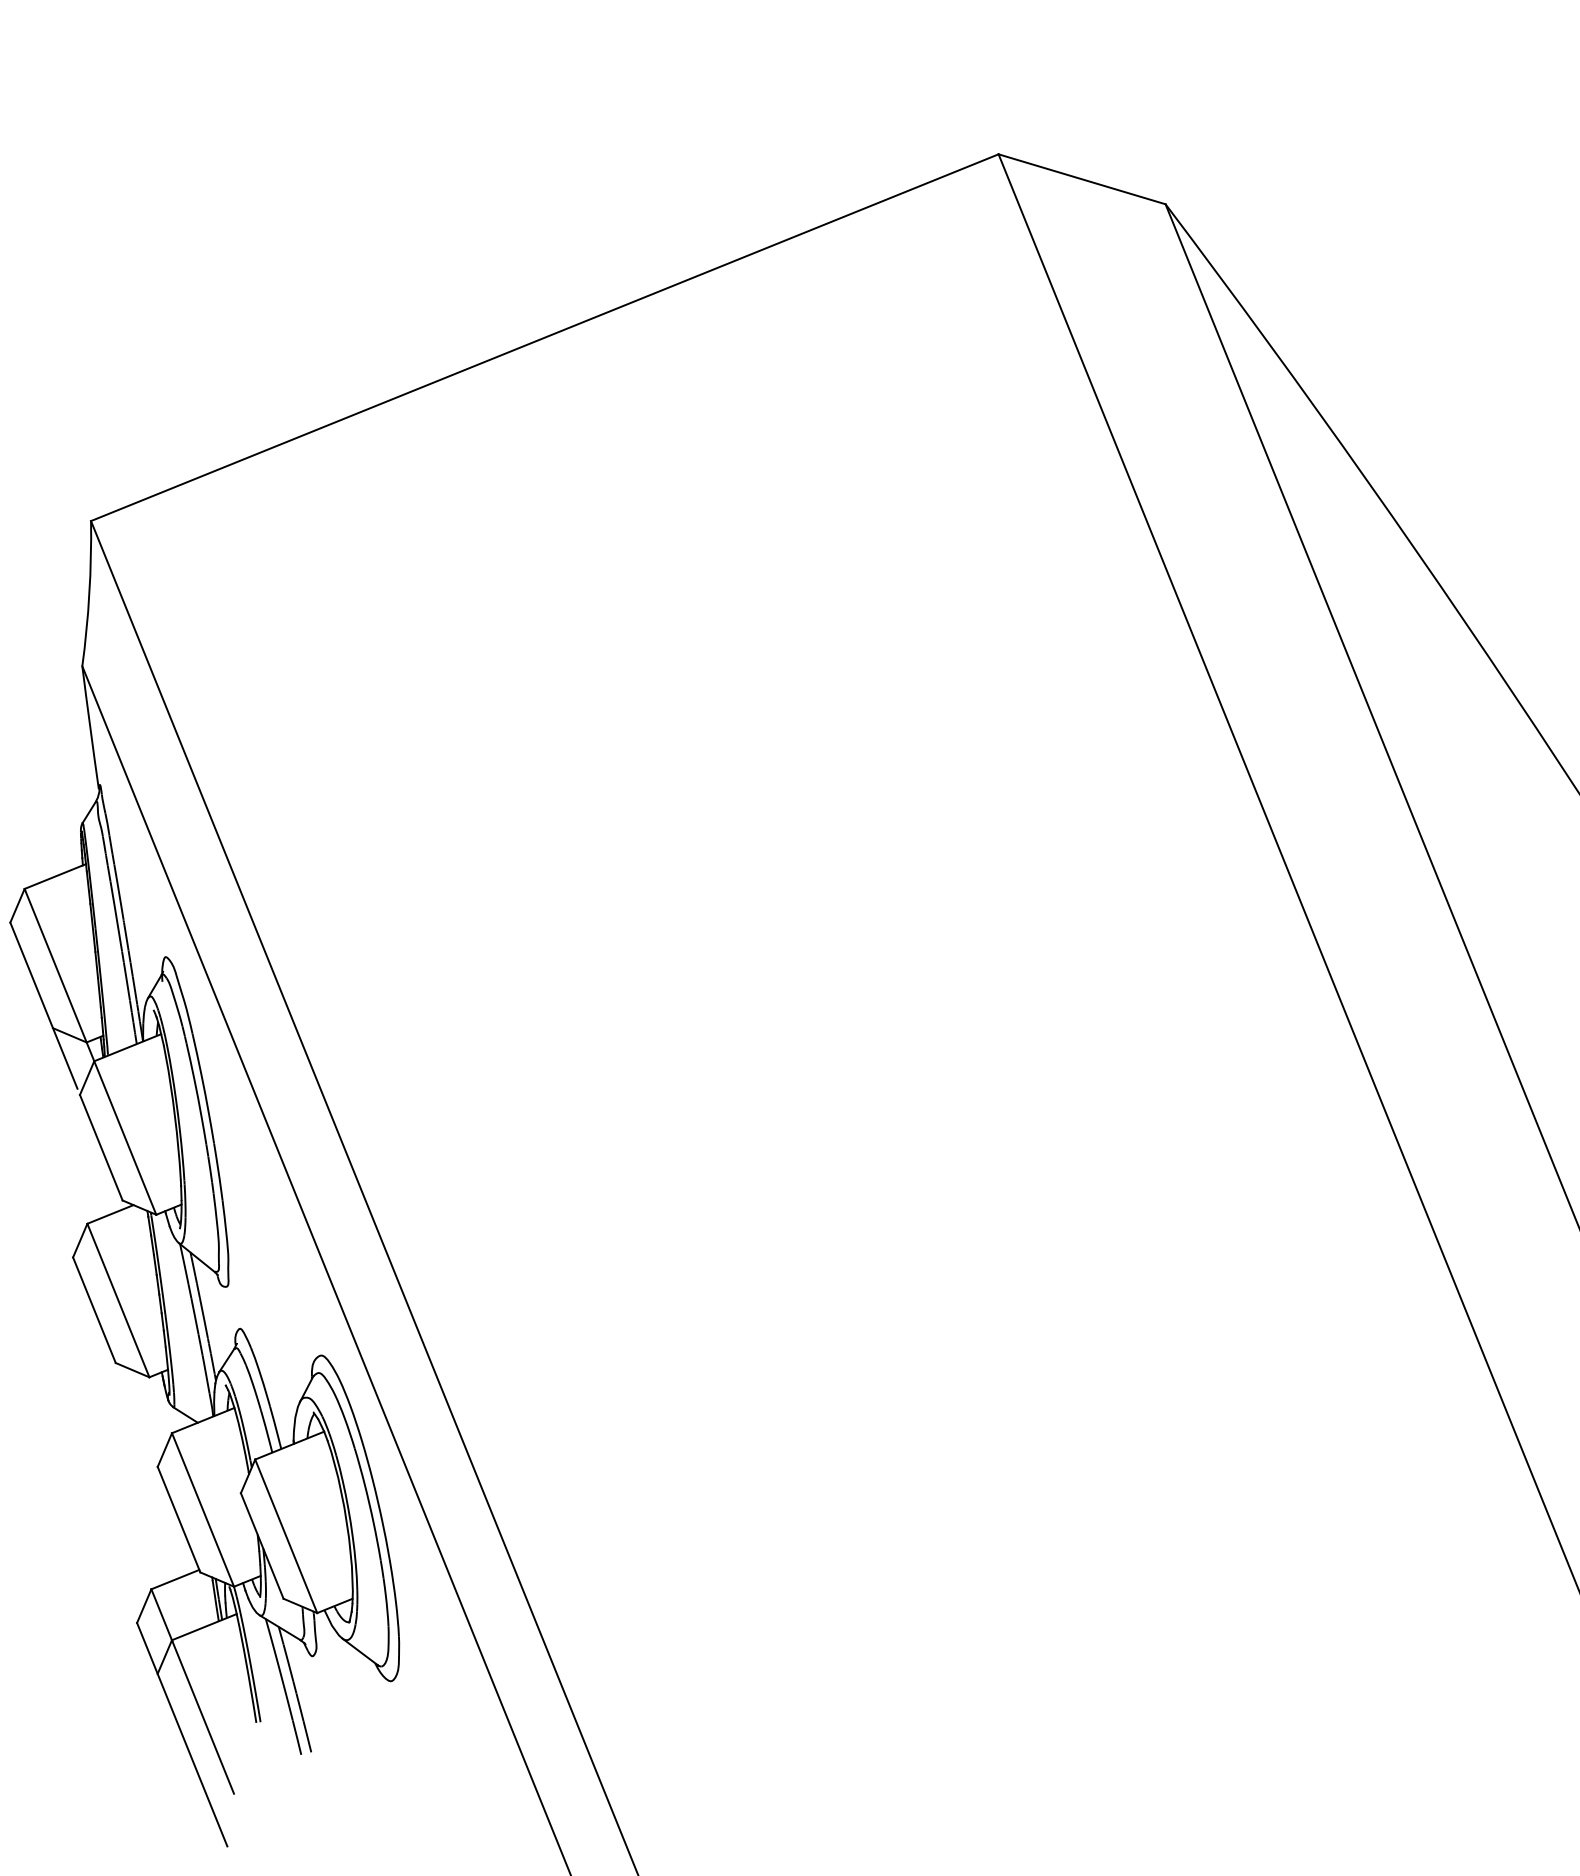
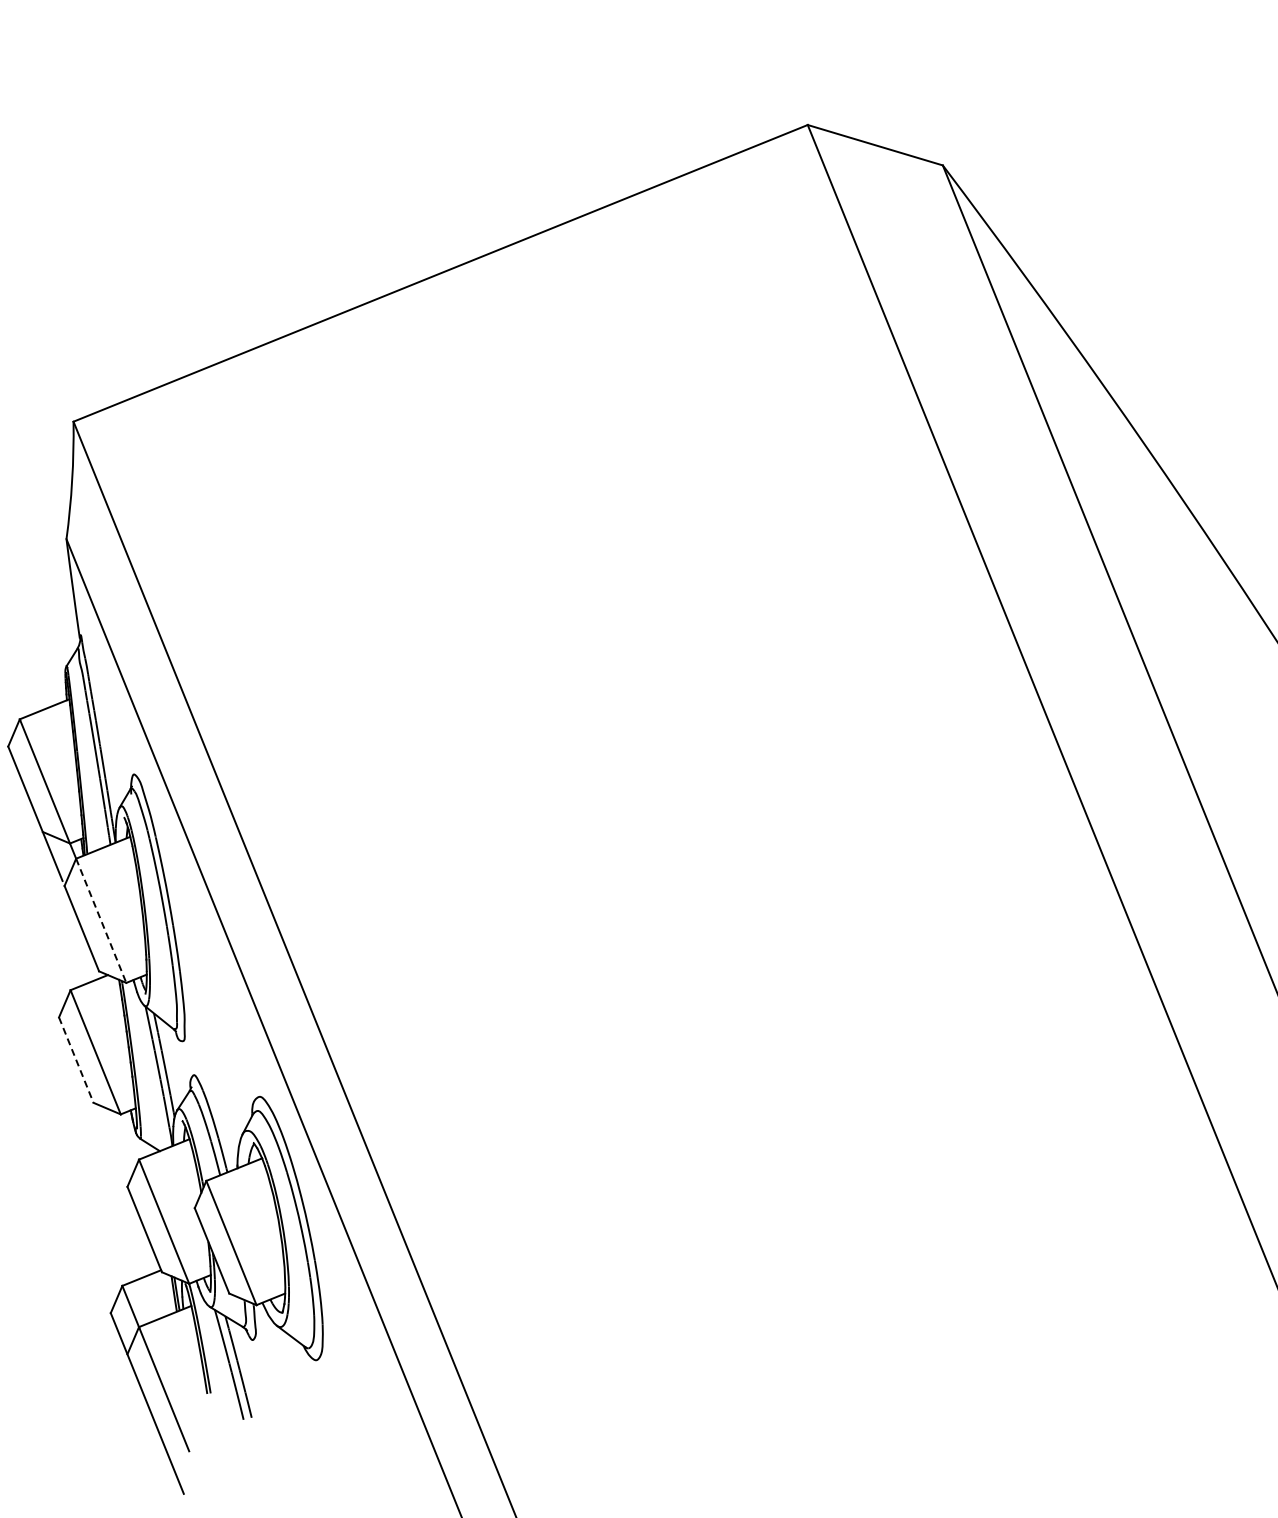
line: (125, 1137) -> (101, 920), solid -> dashed
line: (94, 1310) -> (76, 1060), solid -> dashed

